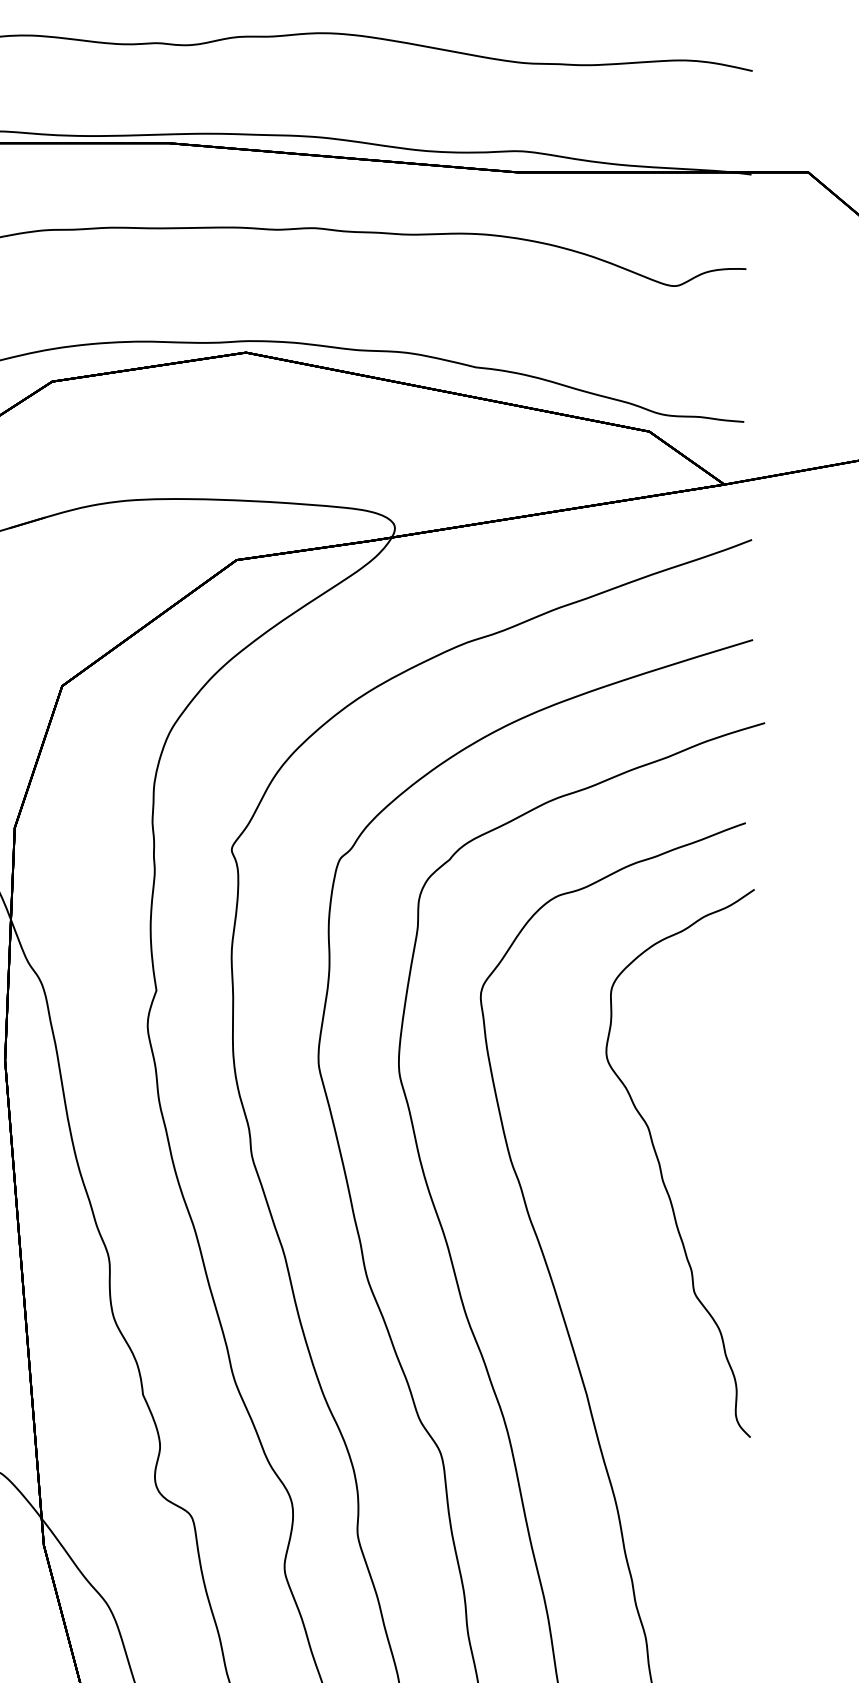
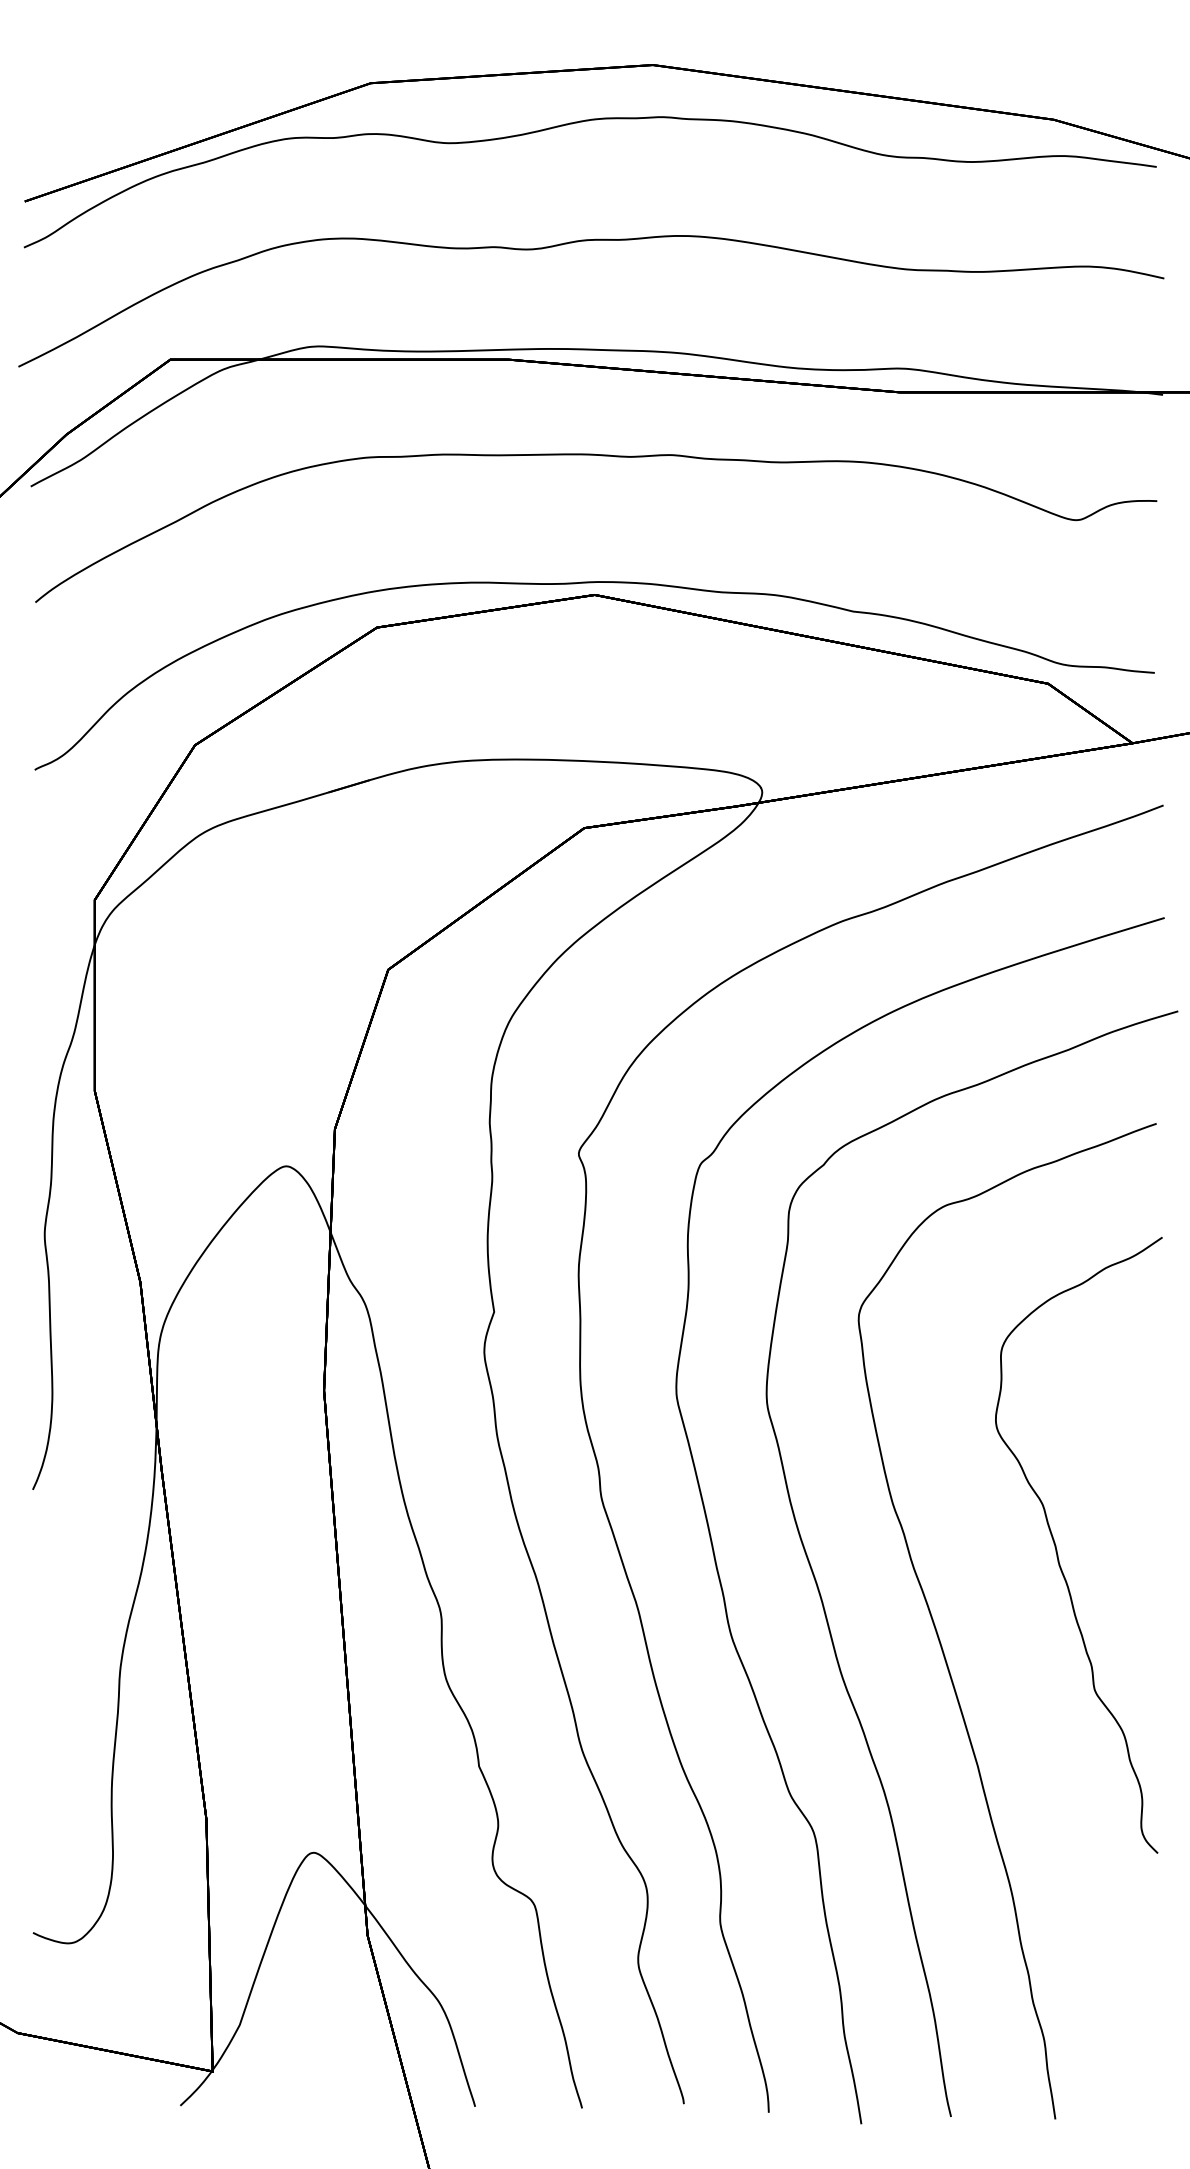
curve: (661, 1167) -> (1057, 1549), moved

